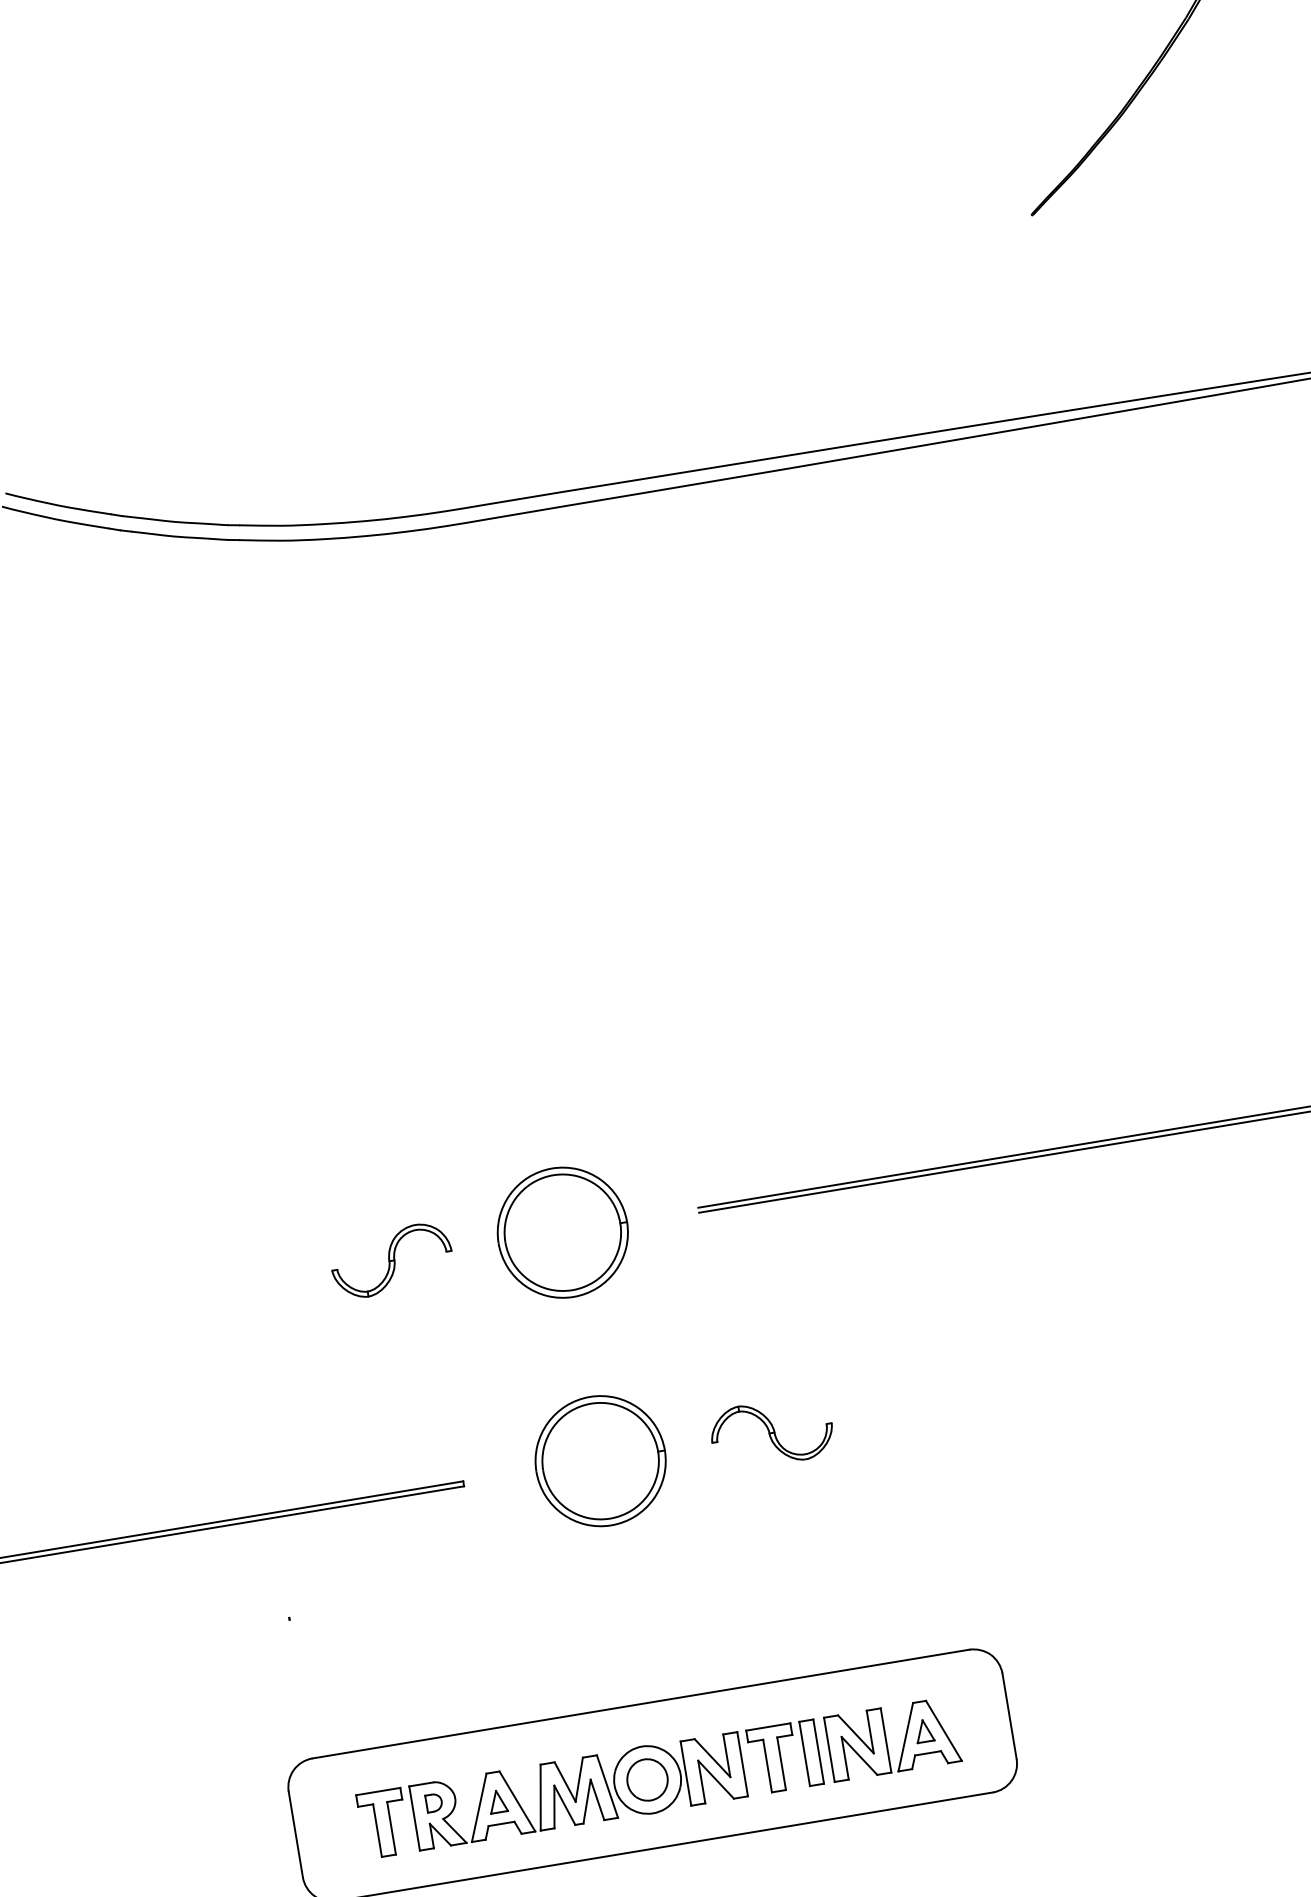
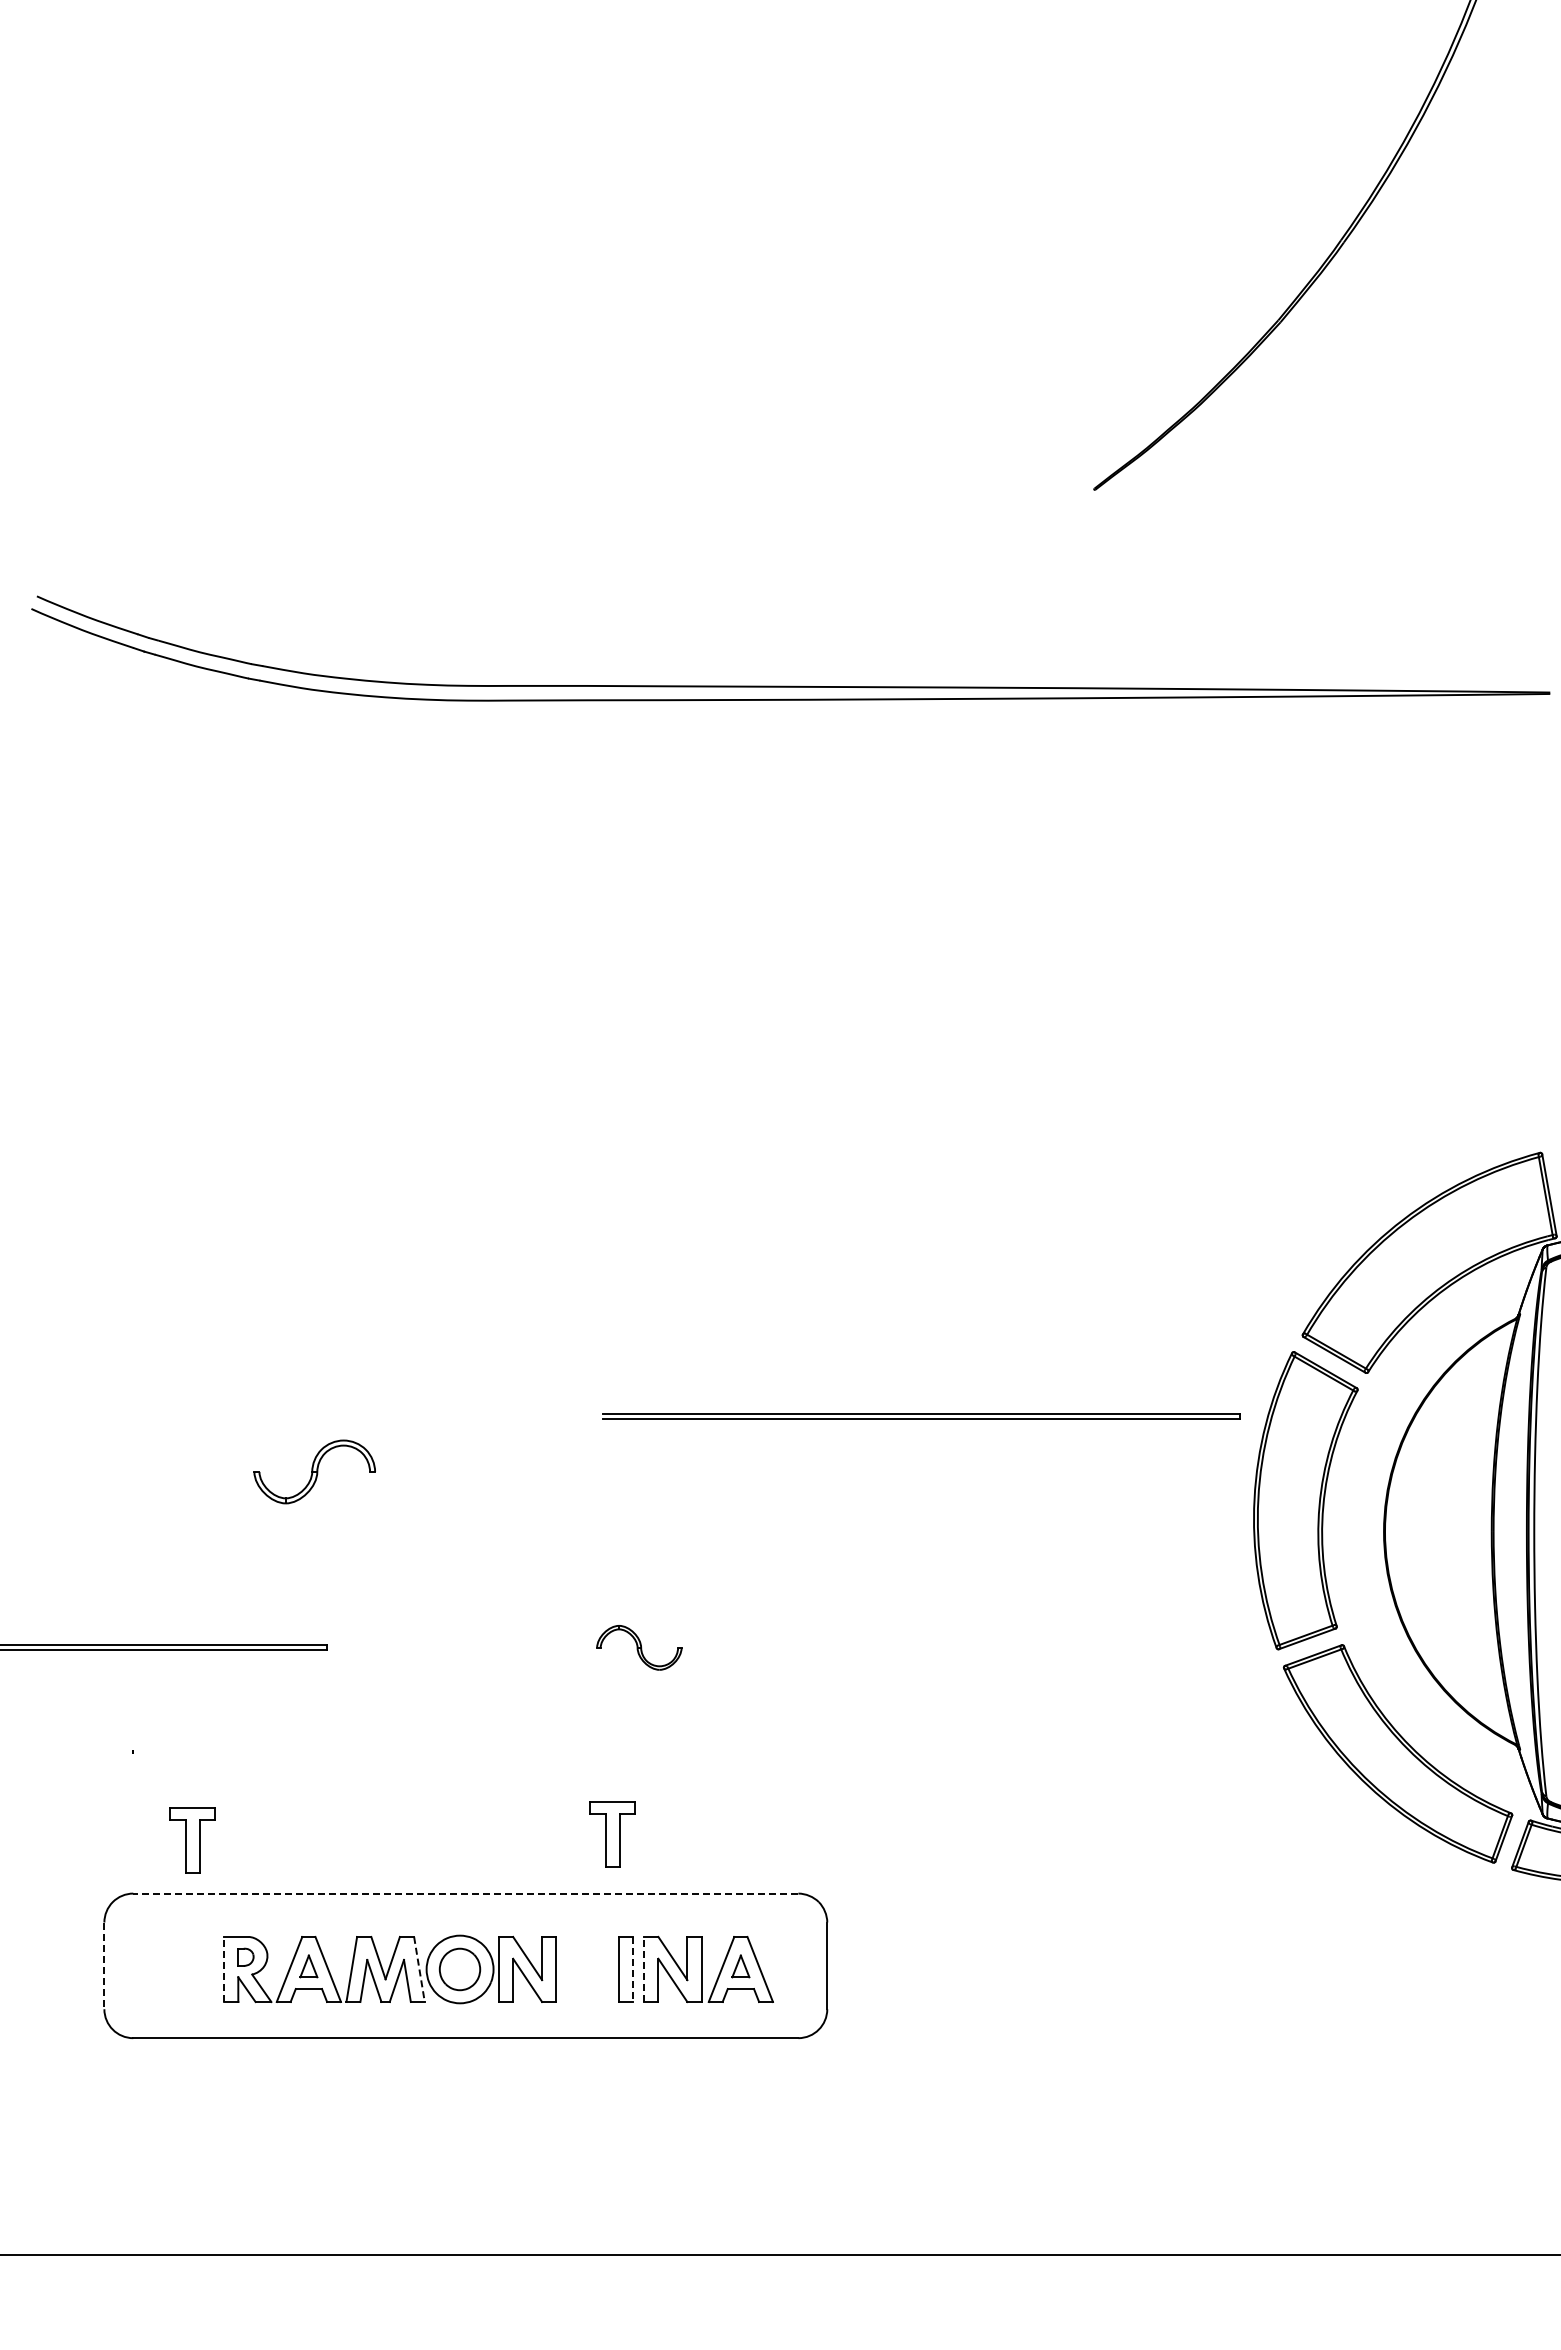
part: (562, 1233) -> (465, 1416), removed
part: (391, 1260) -> (314, 1471), moved
part: (772, 1432) -> (639, 1647), size x0.7
part: (600, 1461) -> (465, 1647), removed
line: (640, 1704) -> (465, 1893), solid -> dashed
line: (829, 1749) -> (644, 1969), solid -> dashed
line: (818, 1751) -> (633, 1969), solid -> dashed
part: (773, 1759) -> (612, 1834), moved
line: (607, 1786) -> (419, 1969), solid -> dashed
line: (414, 1818) -> (224, 1969), solid -> dashed
part: (383, 1823) -> (192, 1840), moved
line: (296, 1835) -> (104, 1966), solid -> dashed

